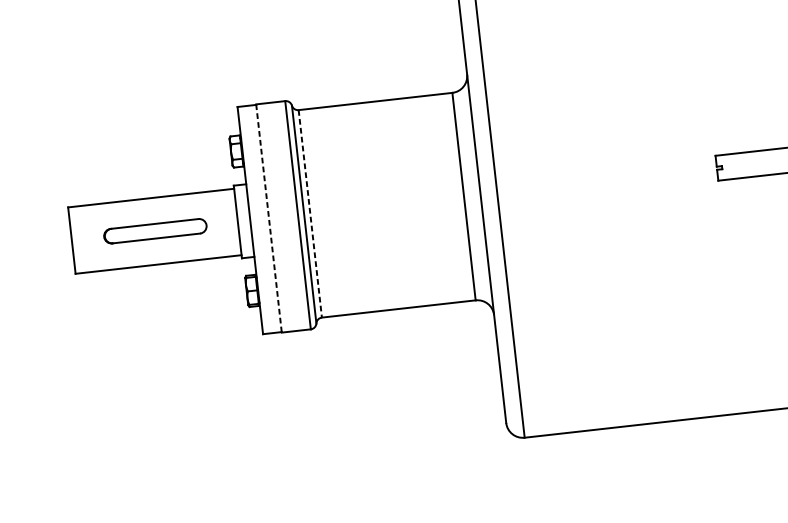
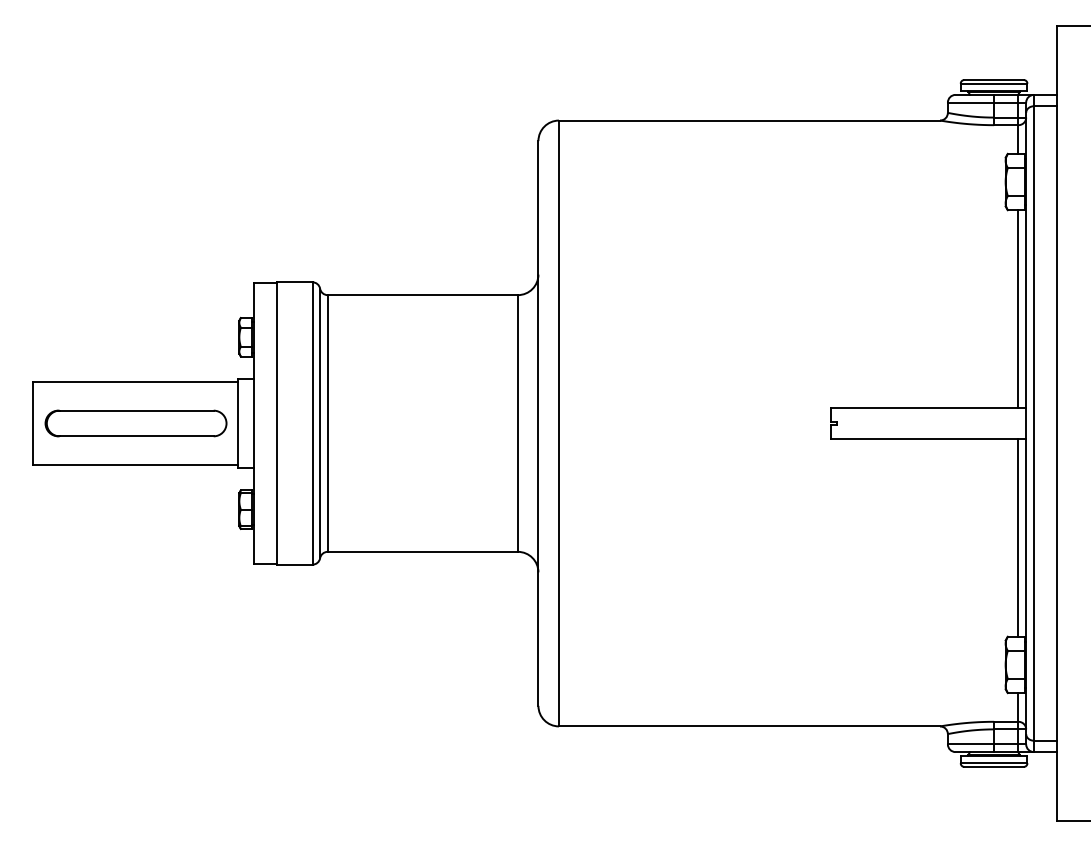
line: (310, 214) -> (327, 424), dashed -> solid
line: (269, 219) -> (276, 424), dashed -> solid
part: (154, 231) -> (135, 423), size x1.43

